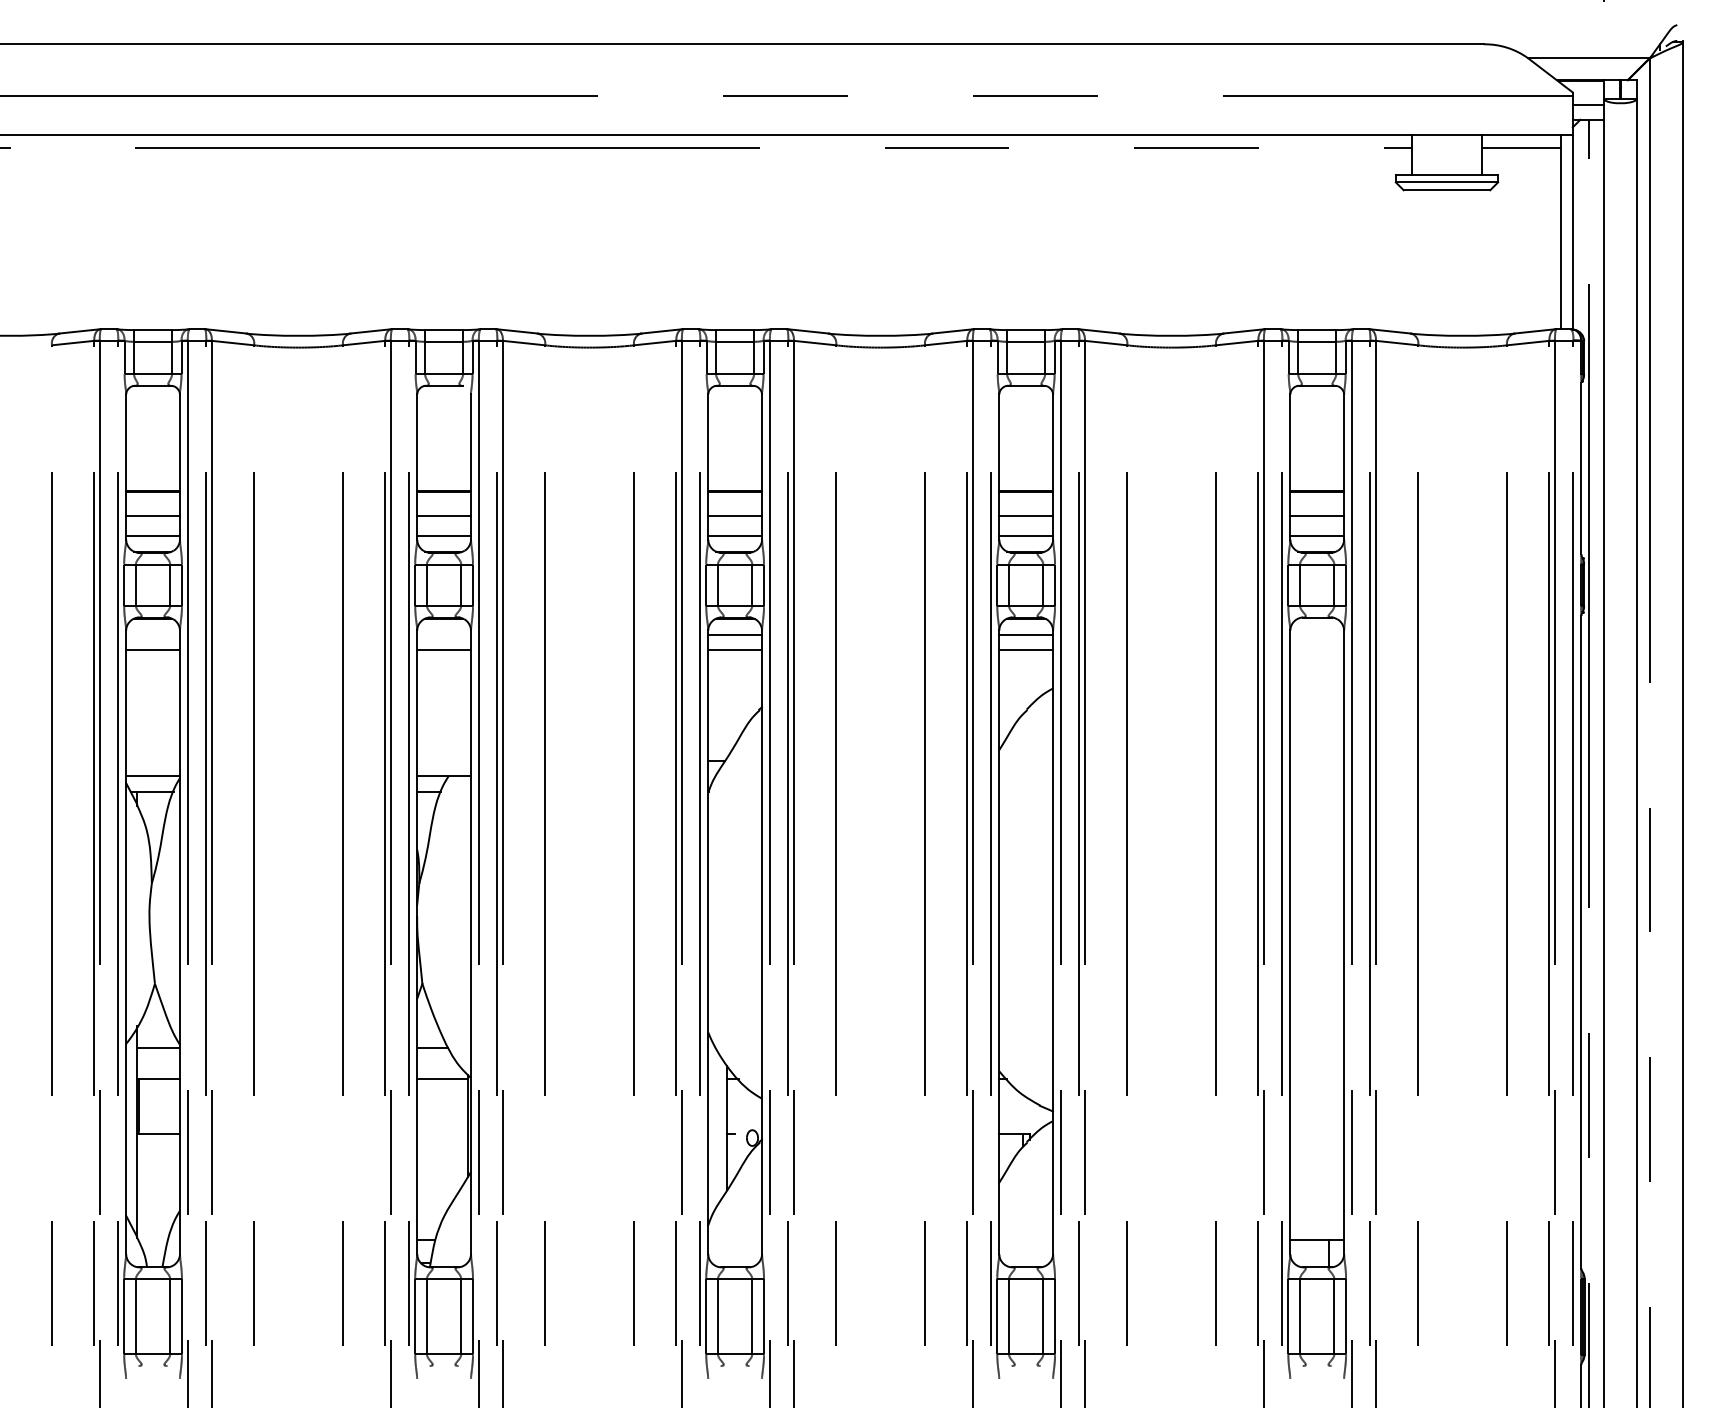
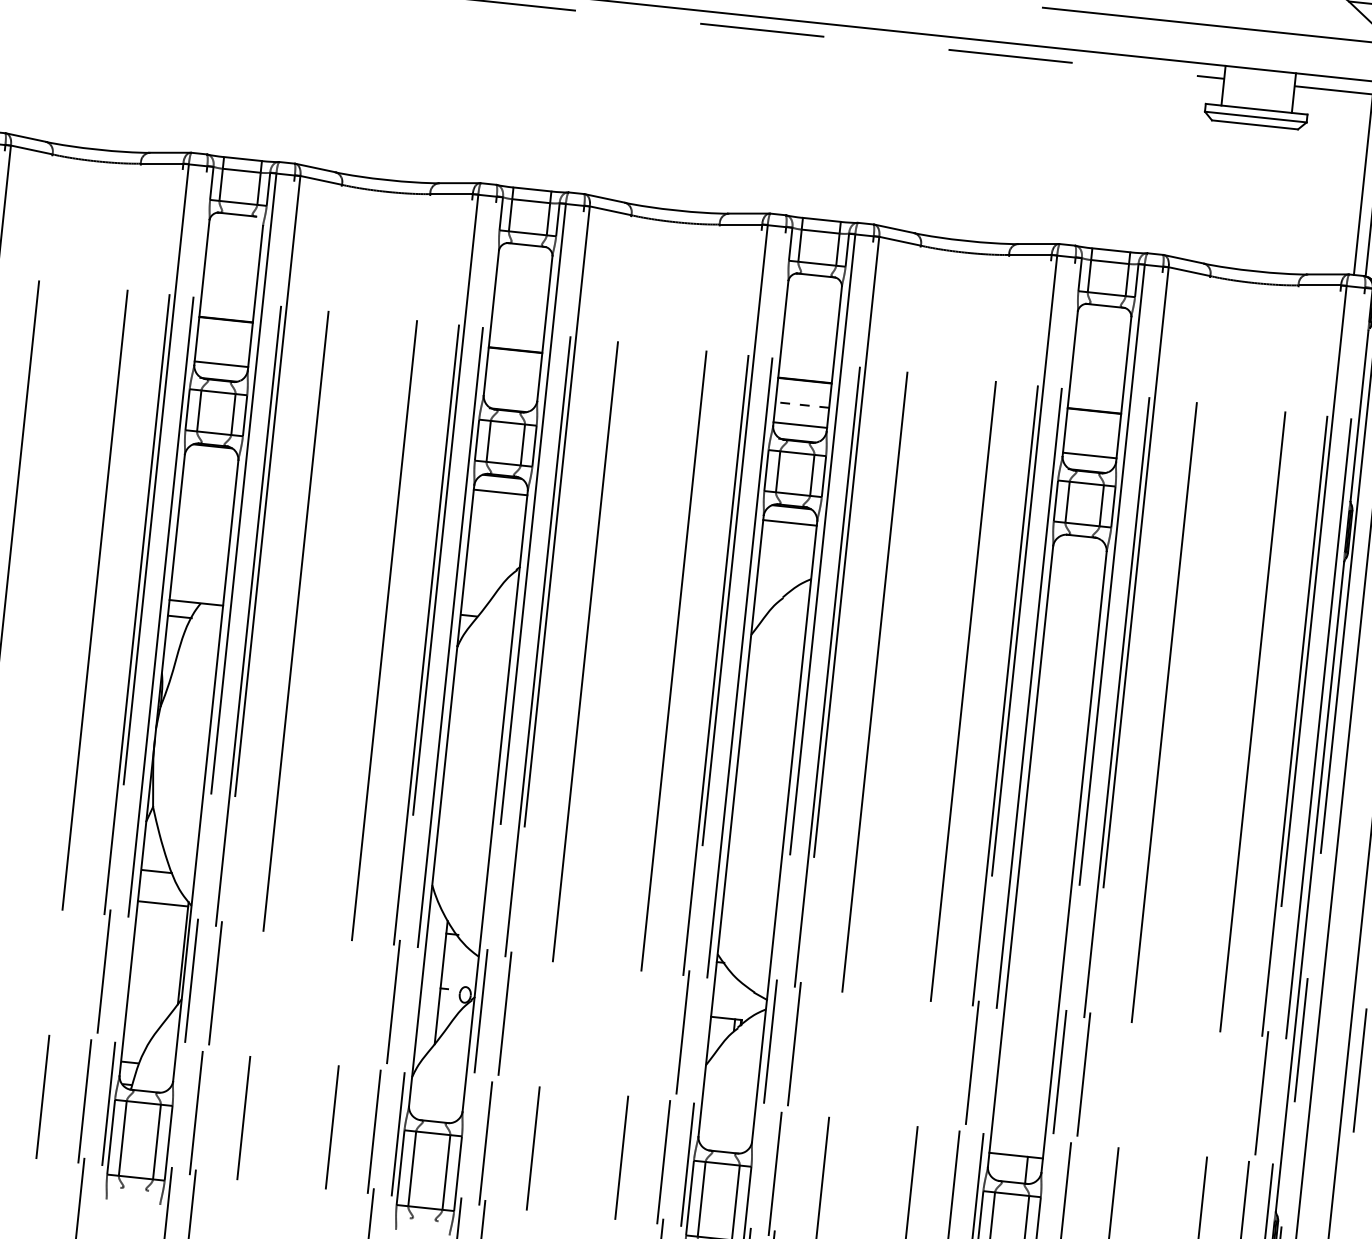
line: (444, 516) -> (223, 344), removed
line: (735, 516) -> (513, 374), removed
line: (1026, 516) -> (802, 405), solid -> dashed
line: (1317, 516) -> (1092, 435), removed
line: (735, 536) -> (511, 394), removed
line: (444, 650) -> (209, 477), removed
line: (735, 650) -> (499, 508), removed
line: (1026, 650) -> (788, 538), removed

